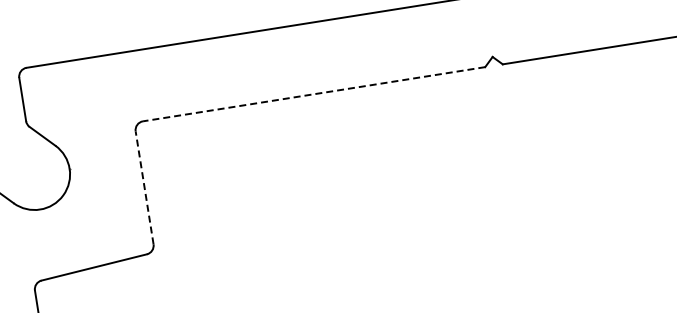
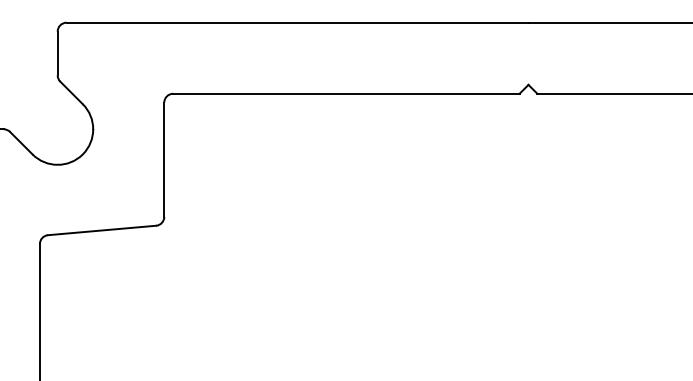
line: (313, 94) -> (345, 93), dashed -> solid
line: (144, 187) -> (164, 159), dashed -> solid

